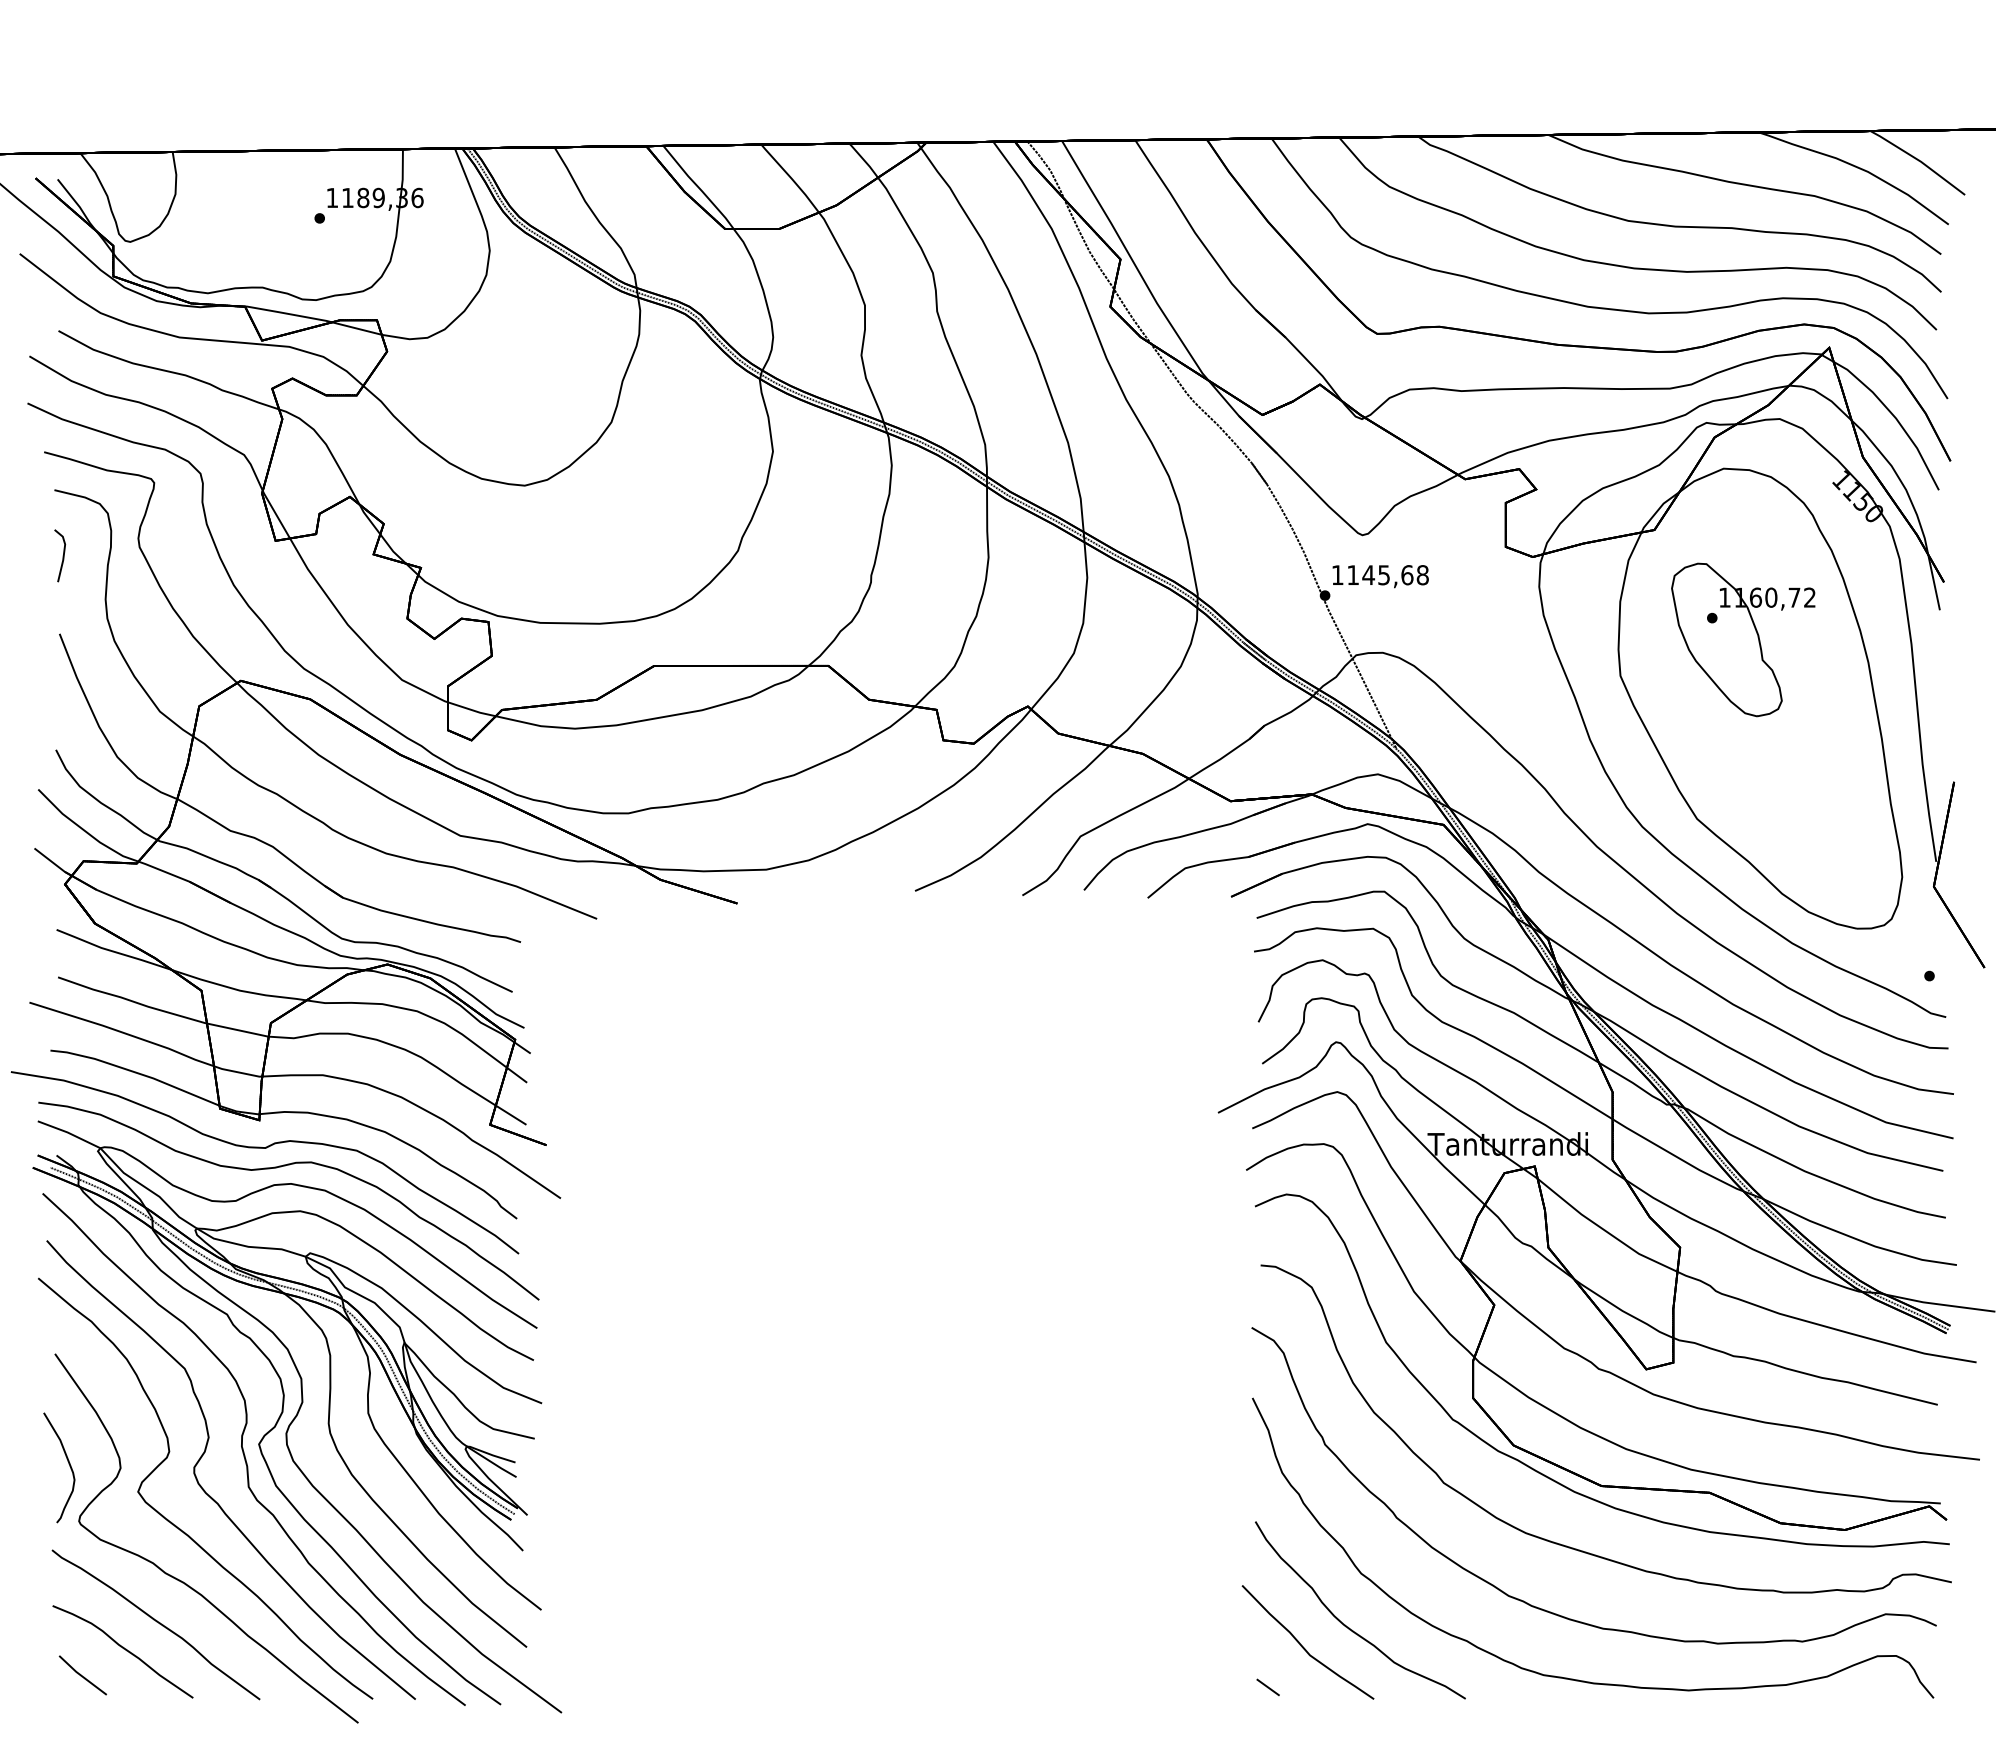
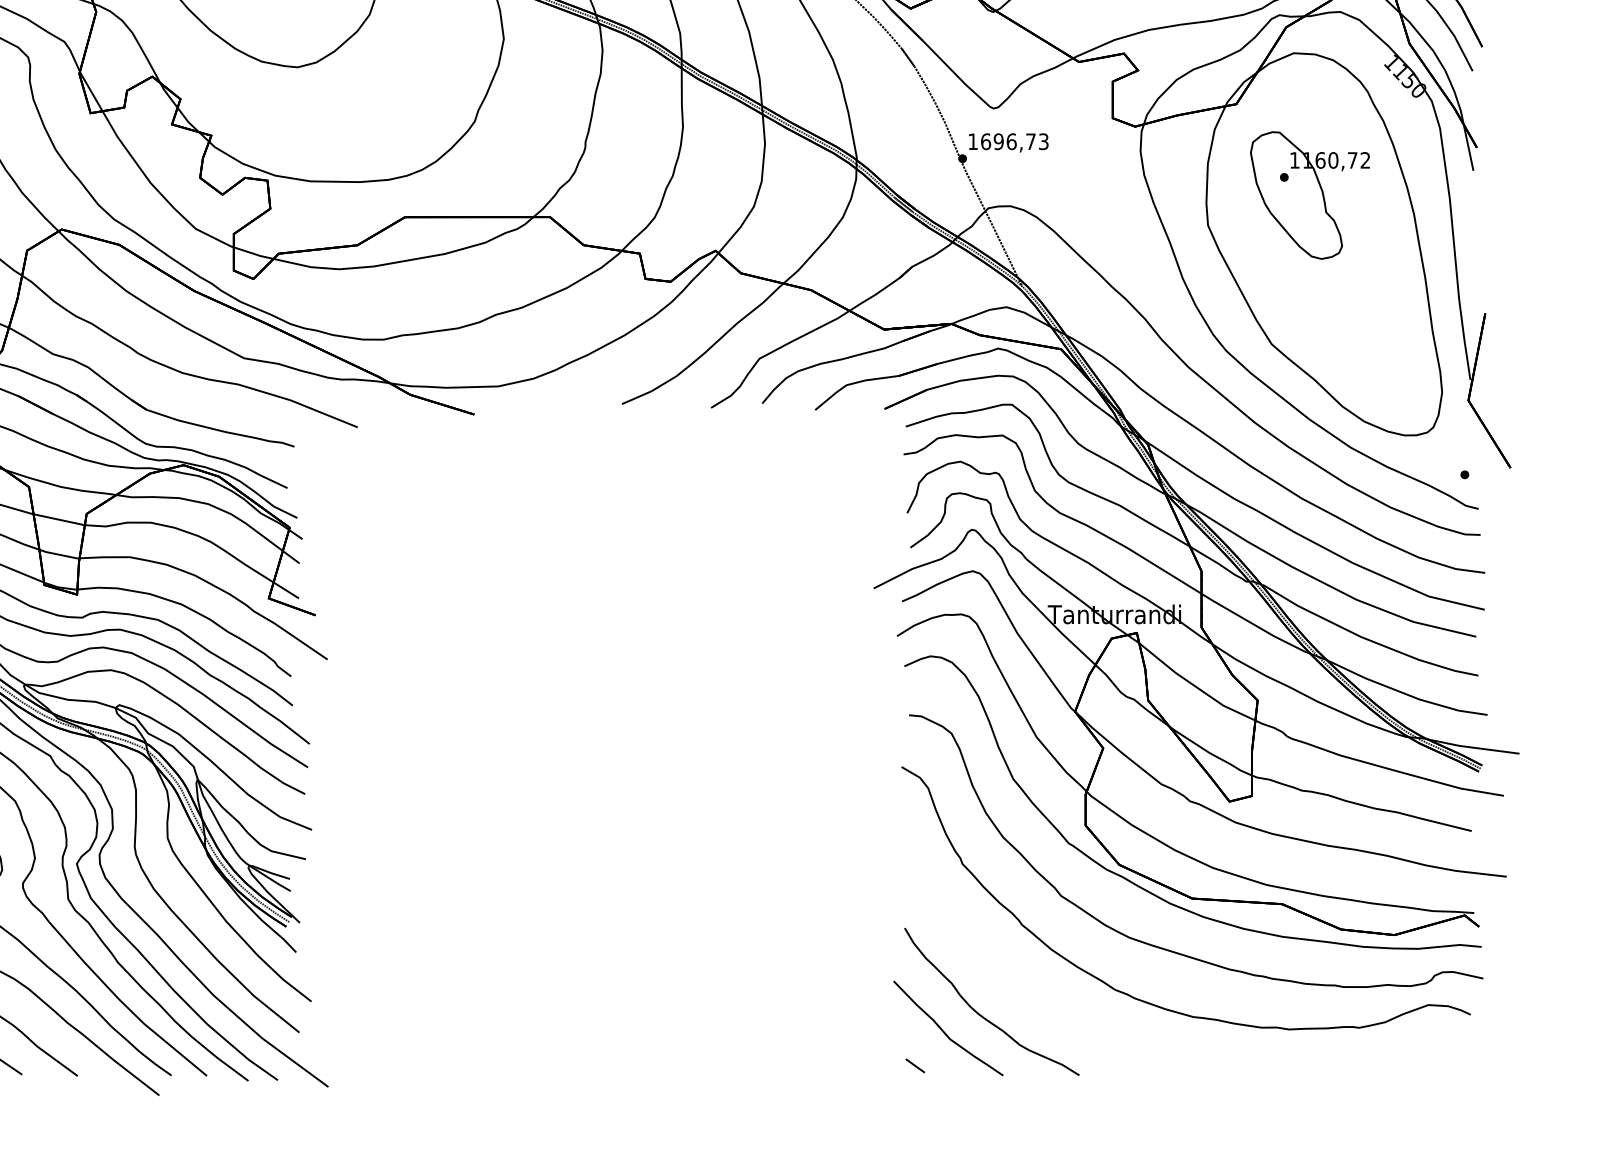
text: (1387, 575) -> (1014, 141), 1145,68 -> 1696,73
part: (1573, 1678) -> (1169, 1058), removed

